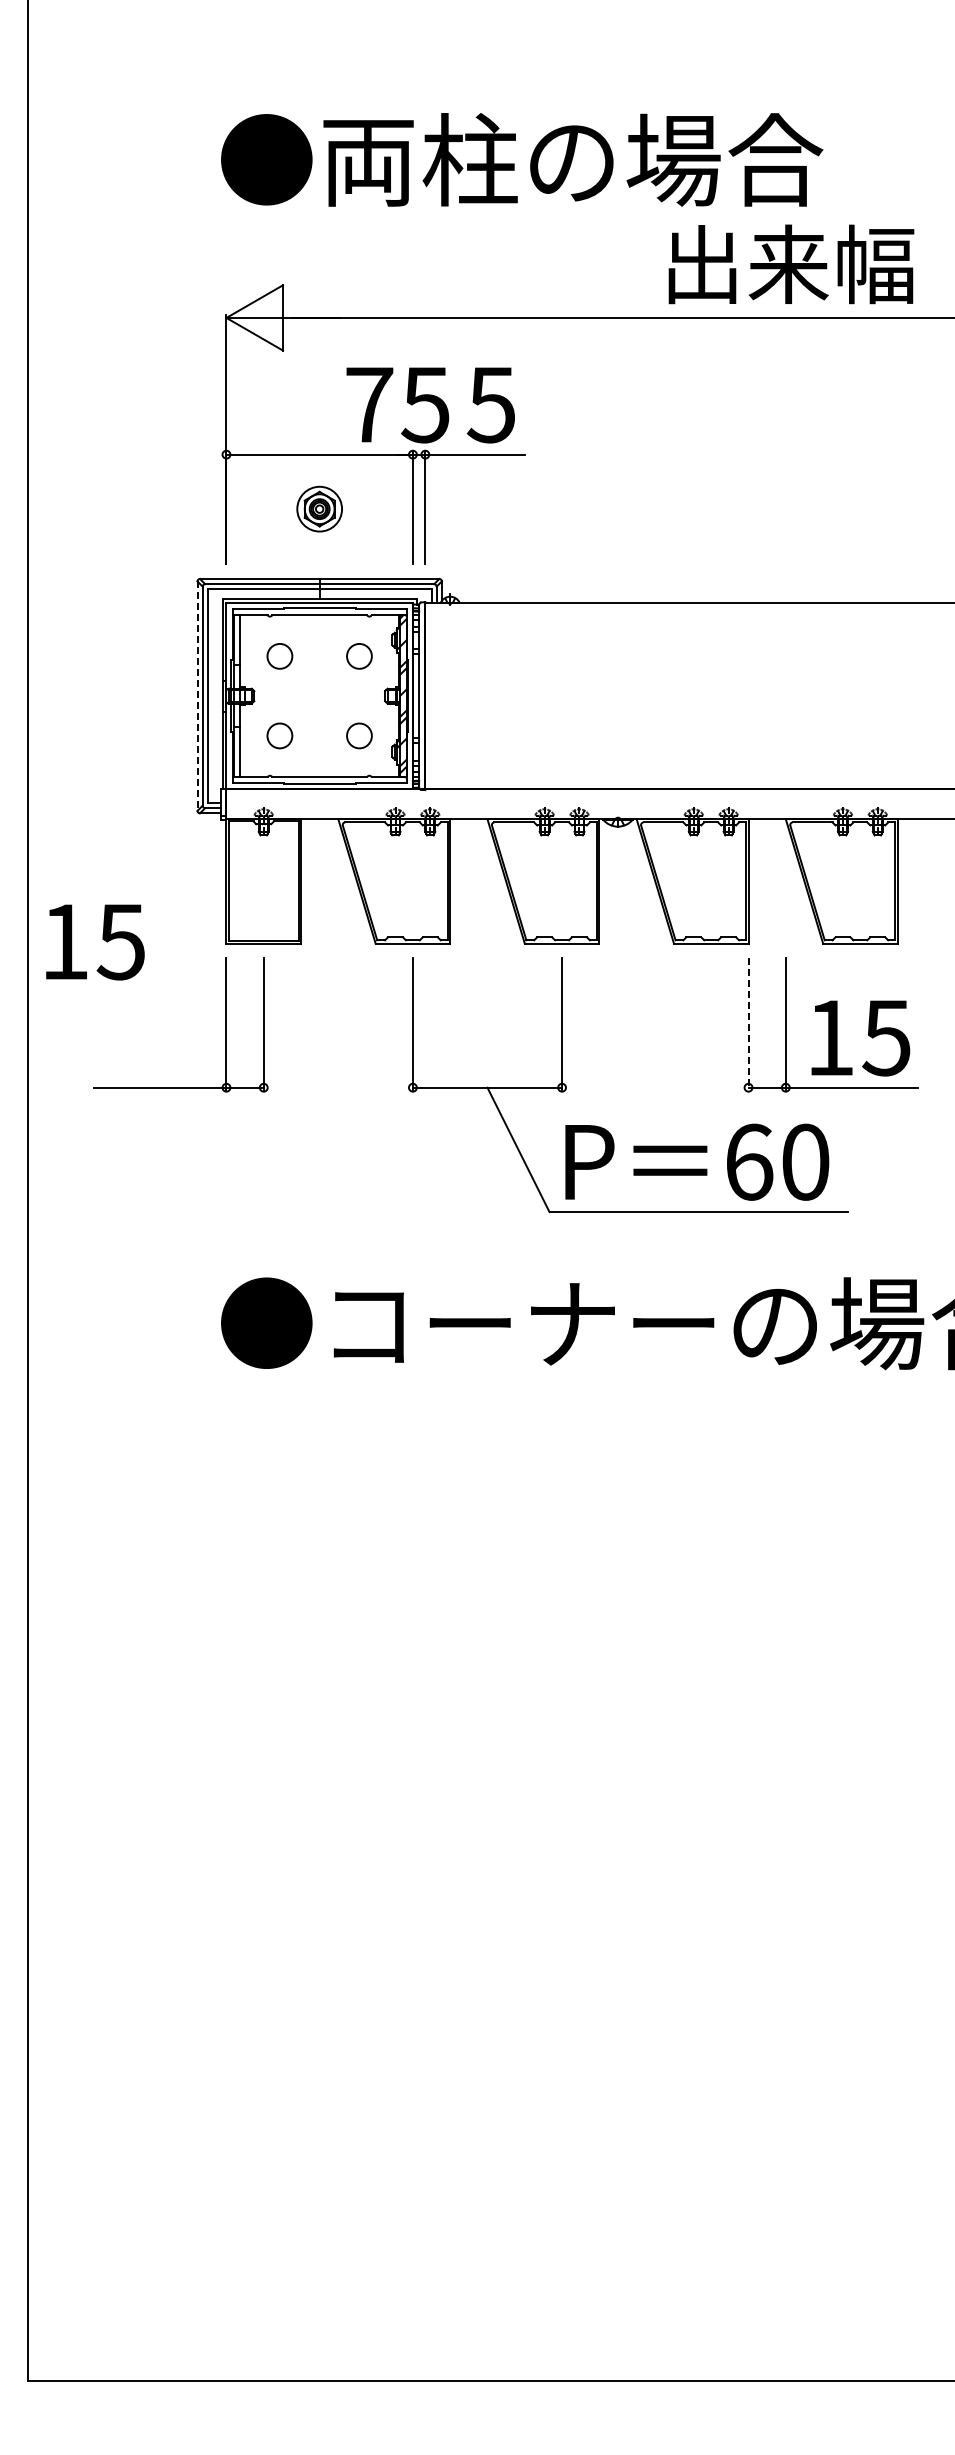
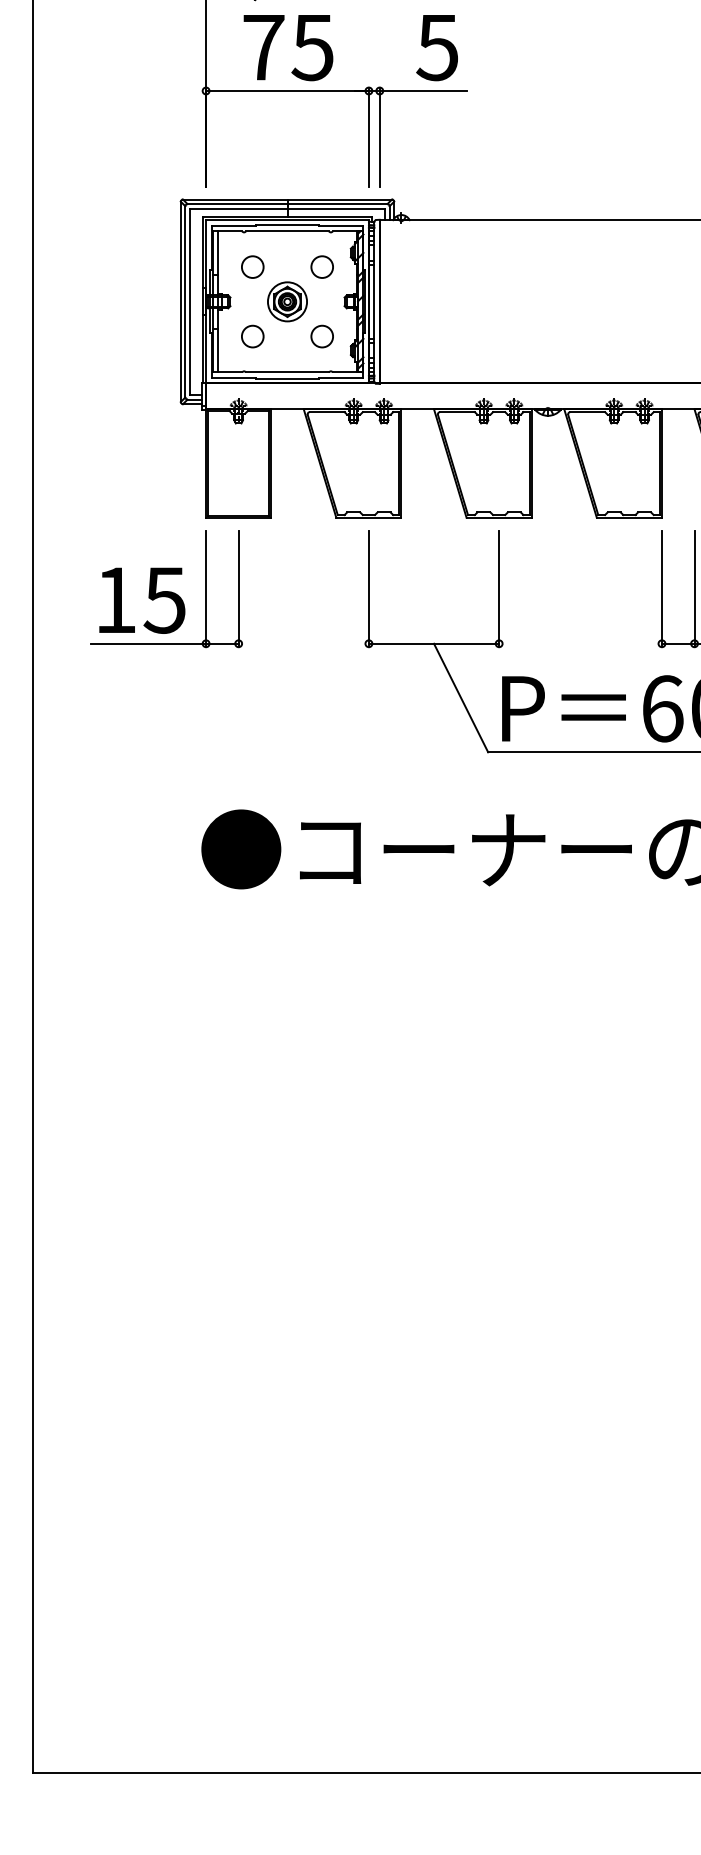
text: (397, 405) -> (288, 48), moved
part: (319, 508) -> (287, 301), moved
line: (197, 696) -> (180, 302), dashed -> solid
text: (95, 942) -> (142, 600), moved
line: (748, 1024) -> (661, 588), dashed -> solid

